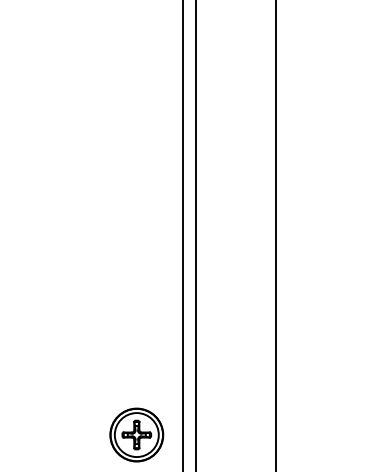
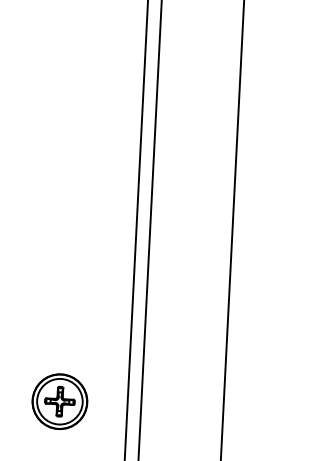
part: (136, 434) -> (59, 401), moved

